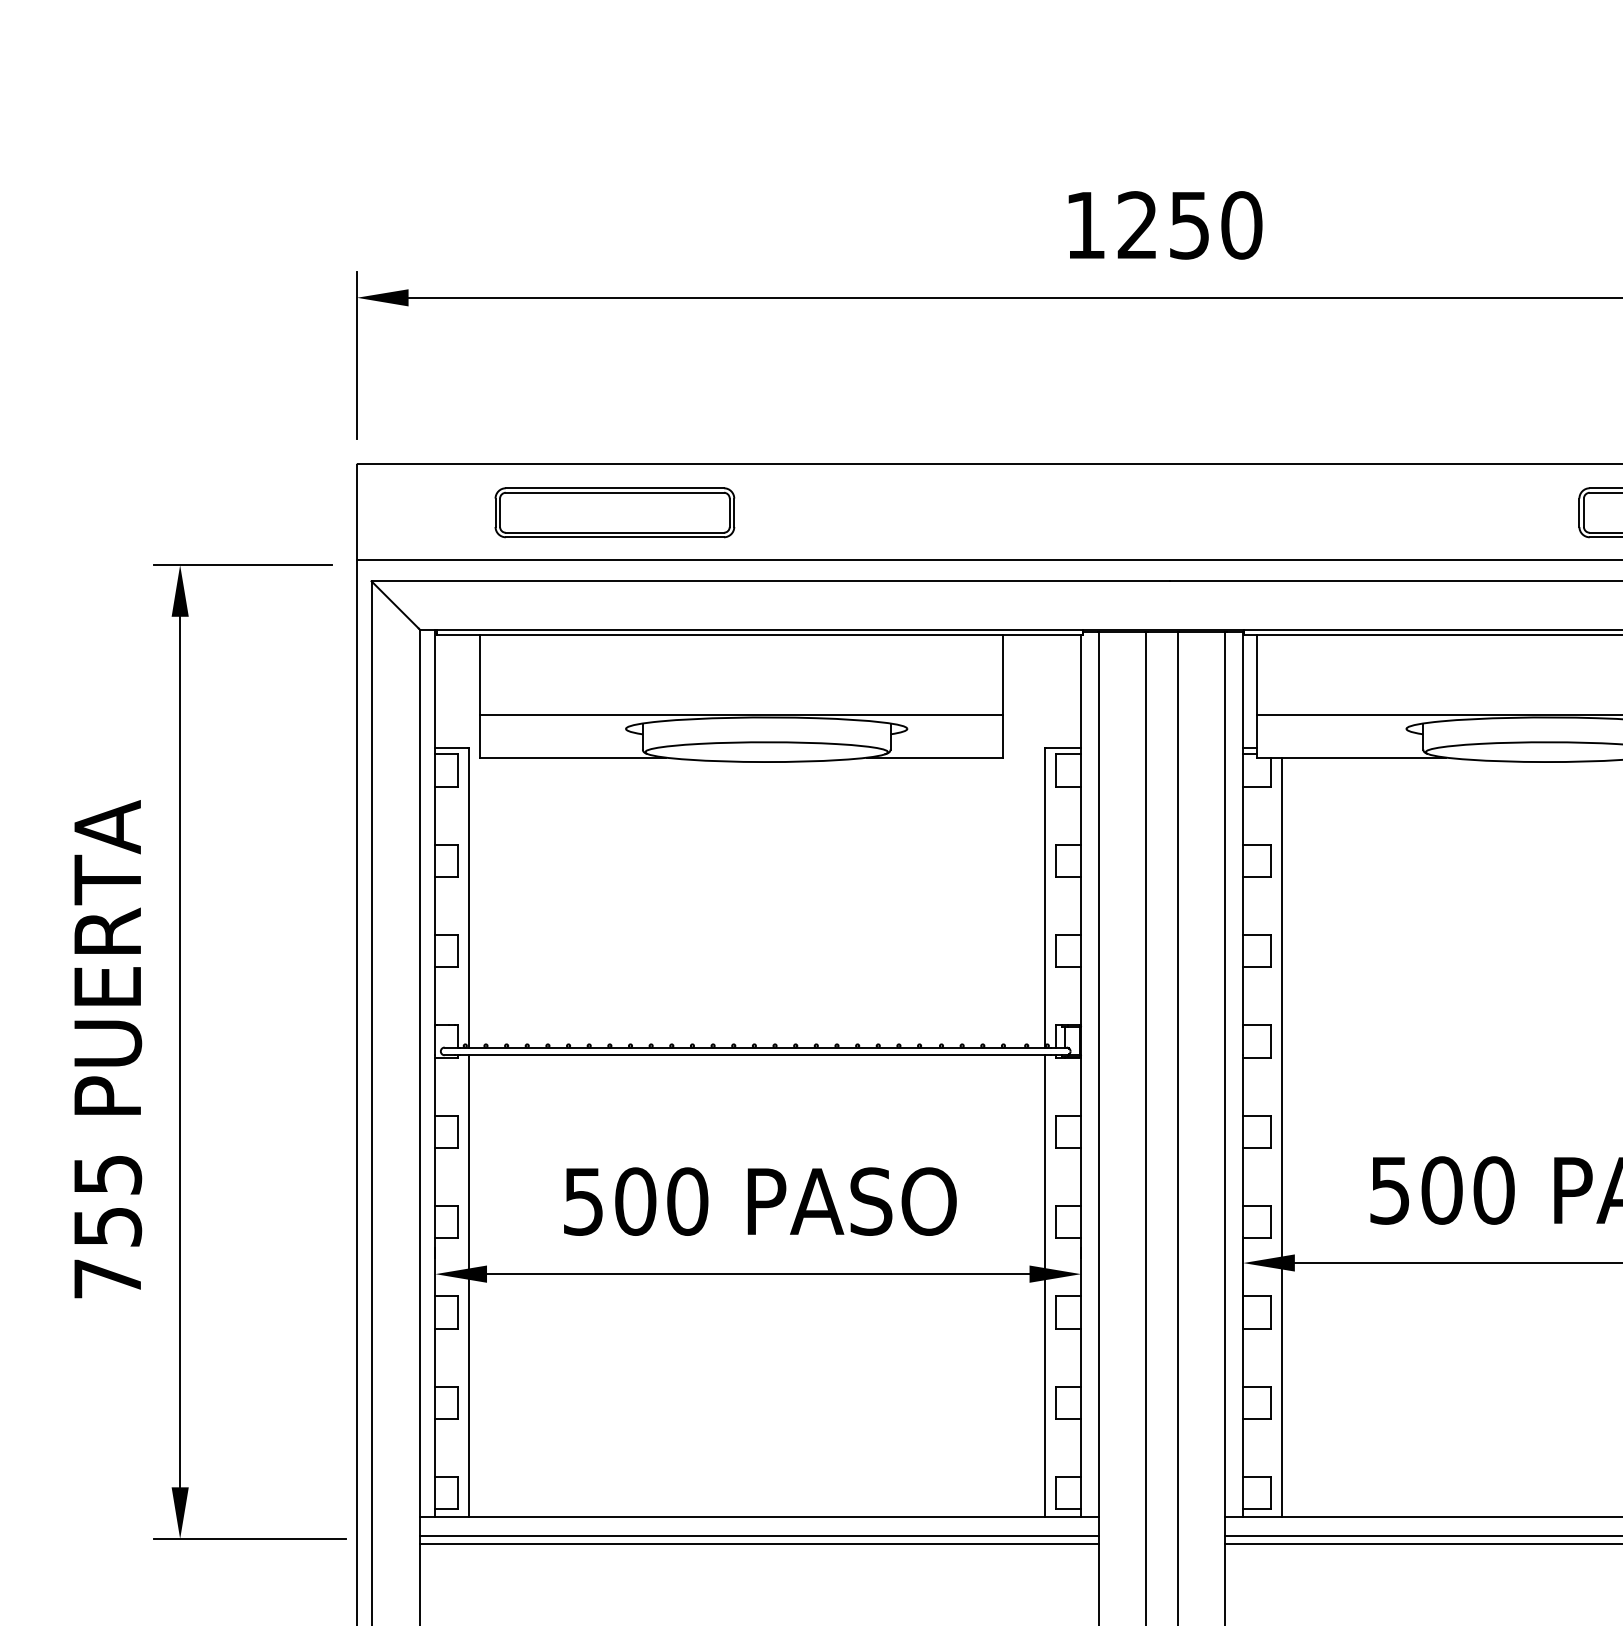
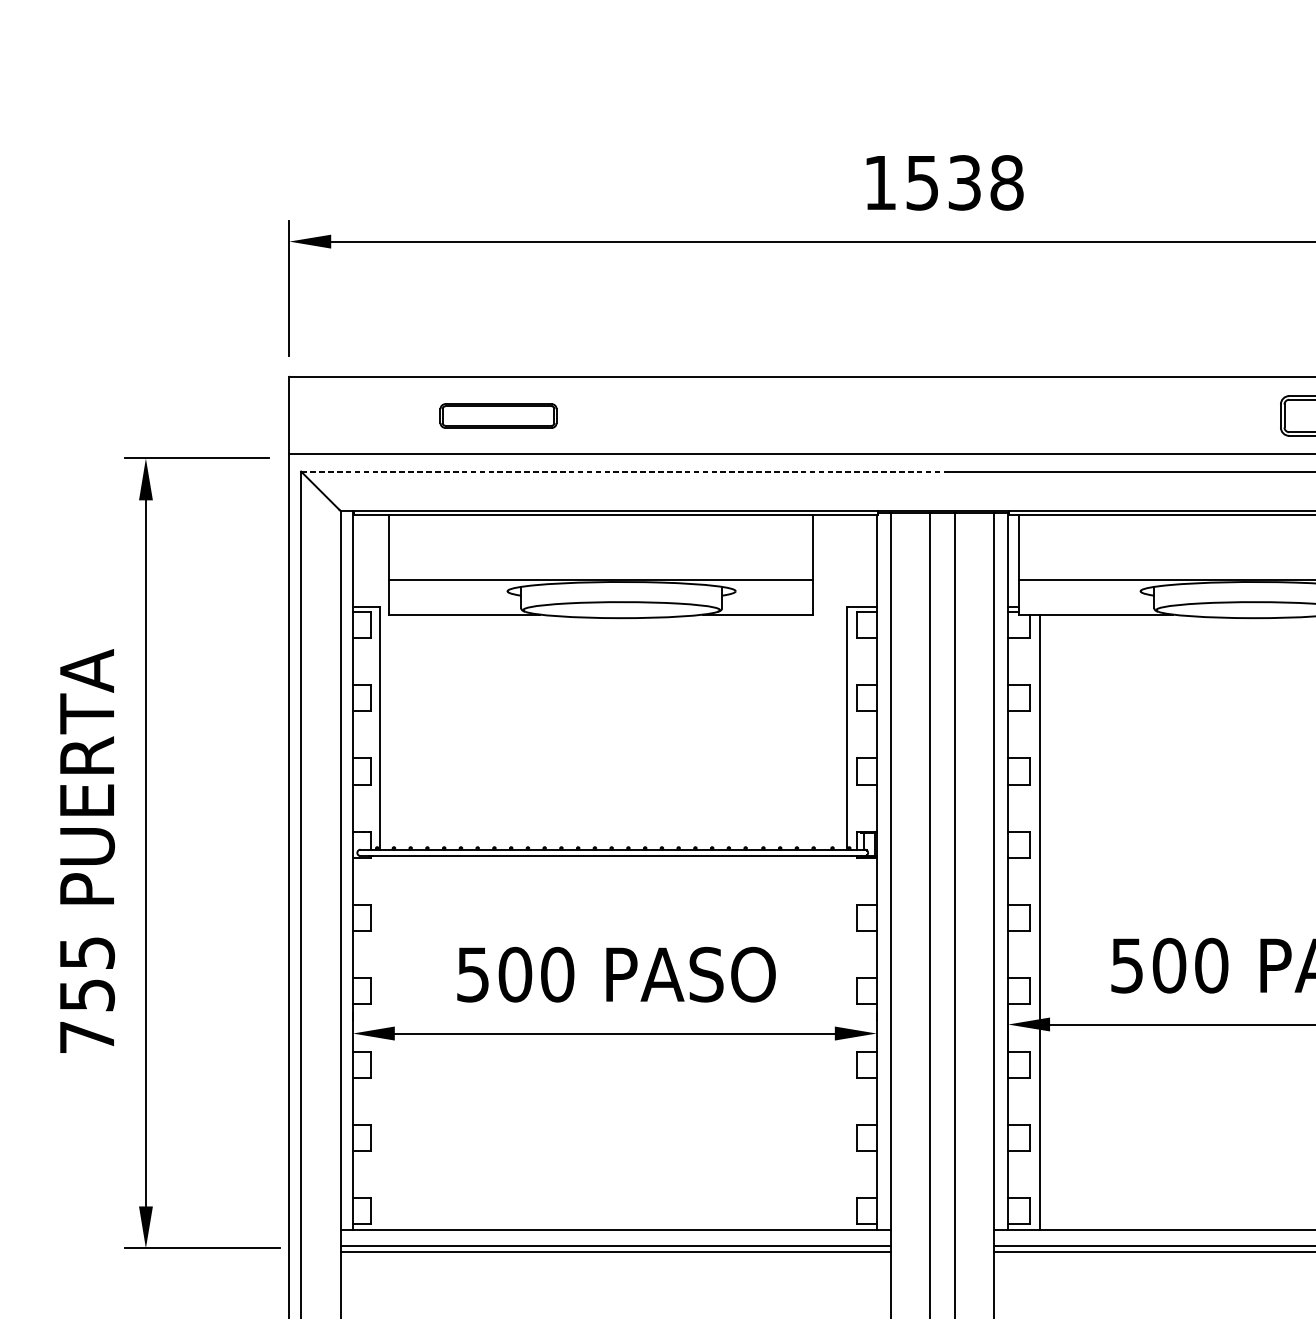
text: (1189, 225) -> (964, 182), 1250 -> 1538
part: (614, 512) -> (498, 415), size x0.6
line: (771, 581) -> (625, 471), solid -> dashed
line: (468, 1285) -> (379, 1042), removed
line: (1045, 1285) -> (847, 1042), removed

